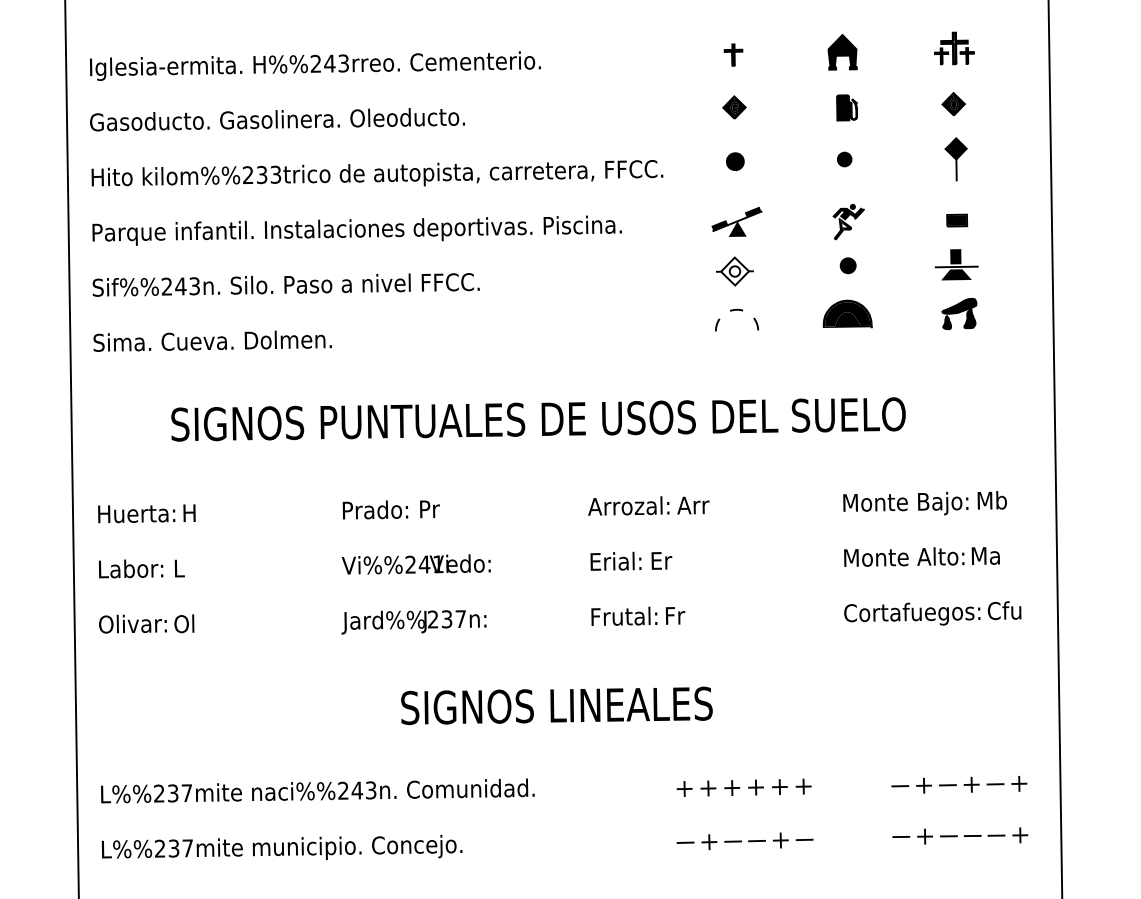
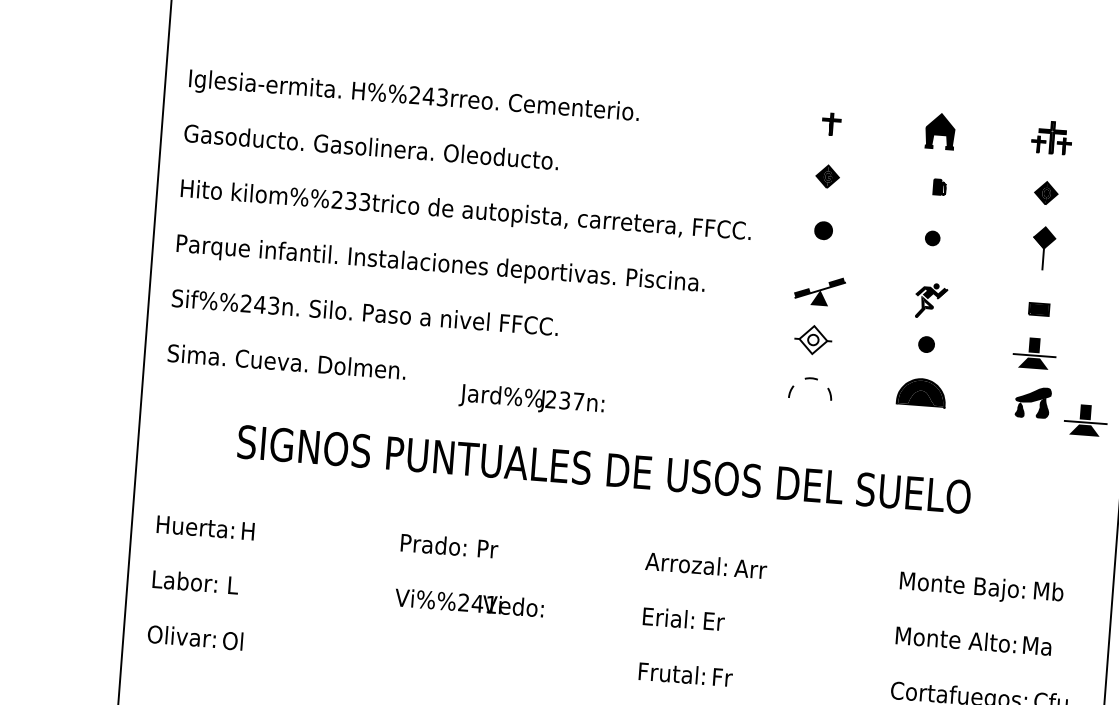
part: (846, 107) -> (939, 186), size x0.6
part: (1013, 326) -> (1085, 420), added
text: (413, 622) -> (531, 400), moved

